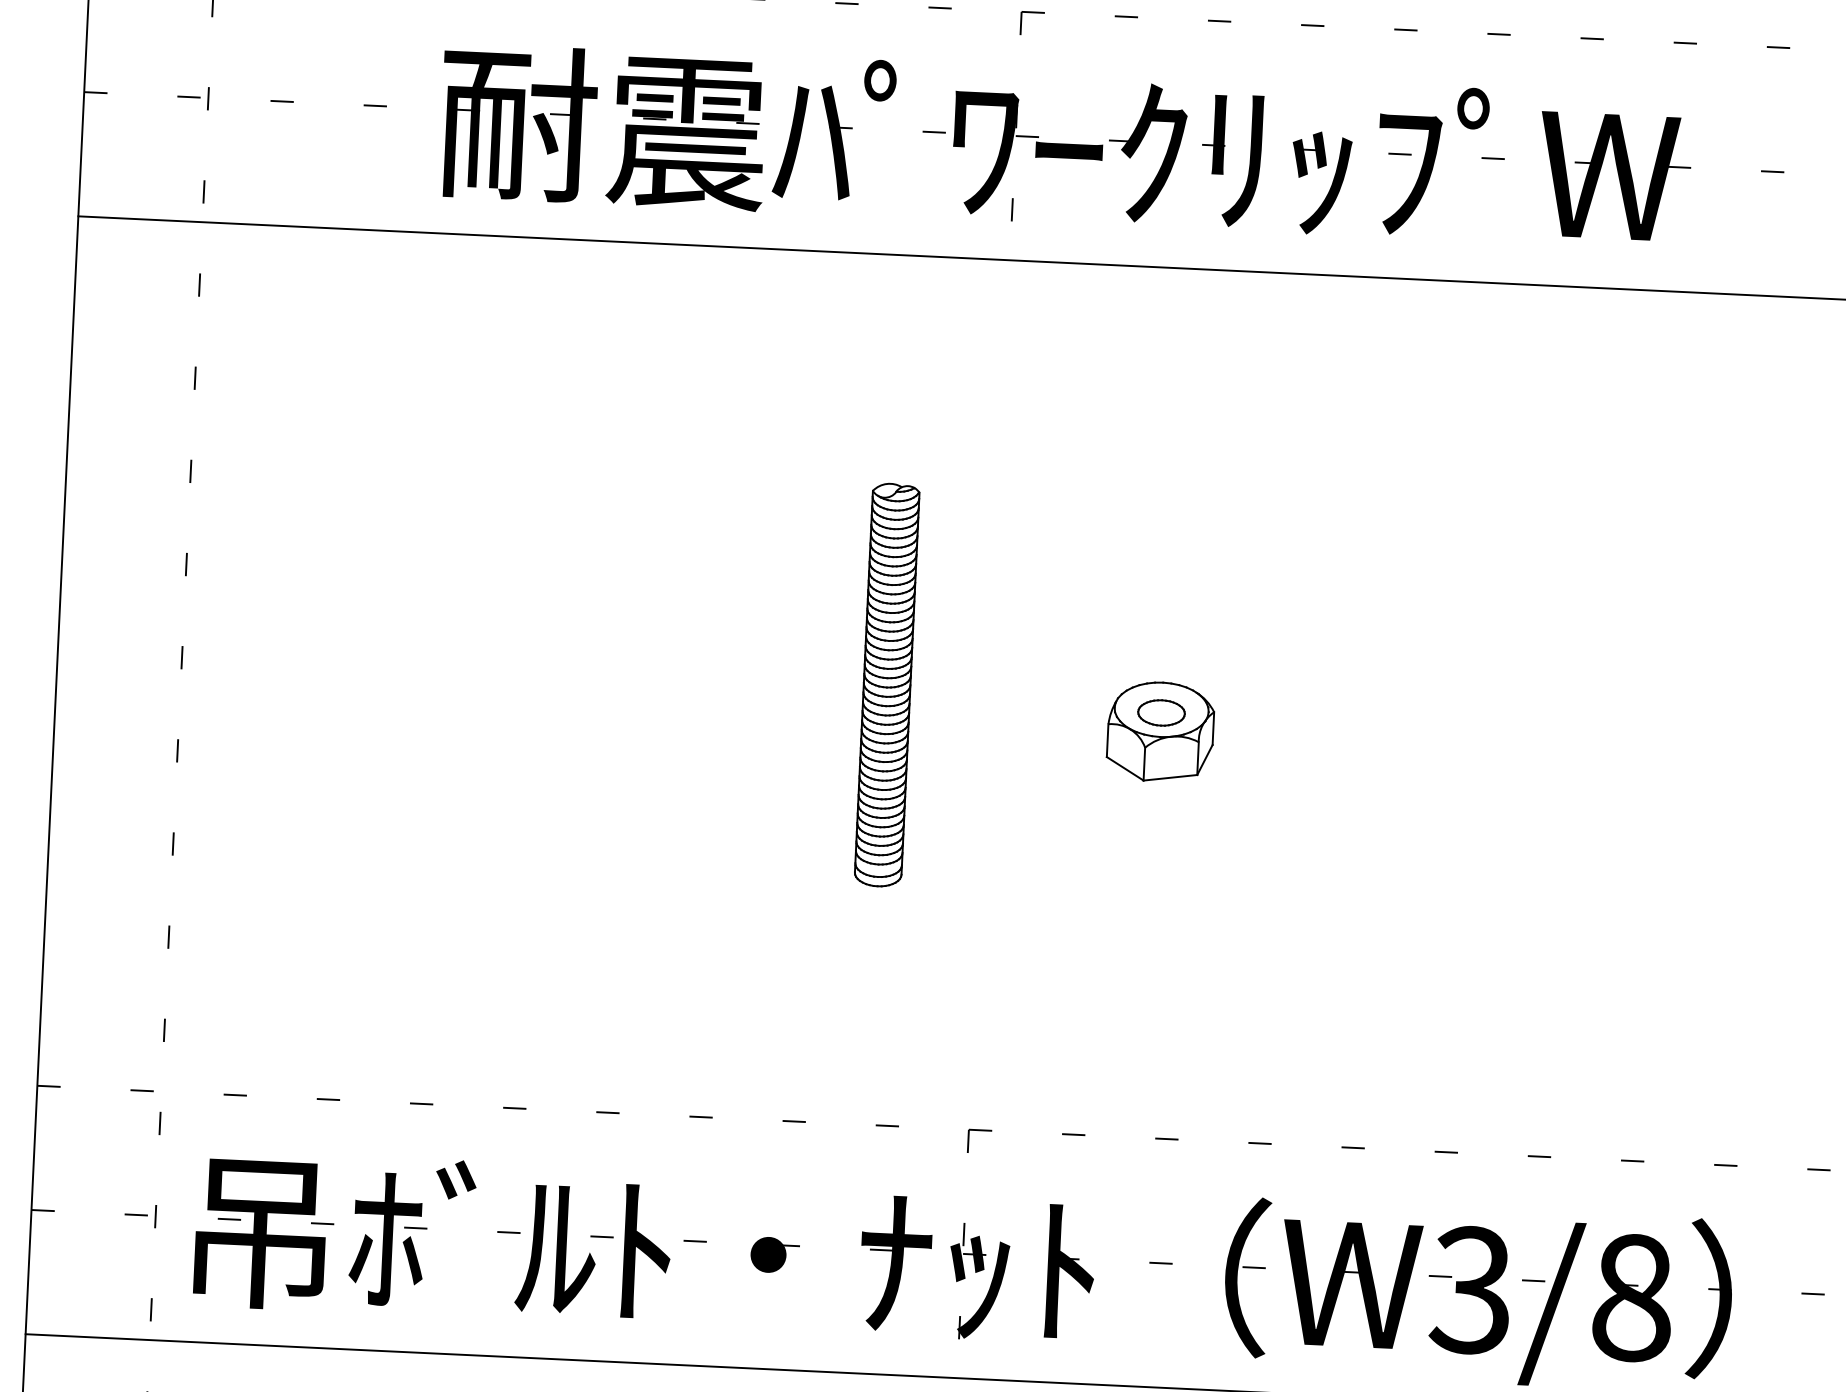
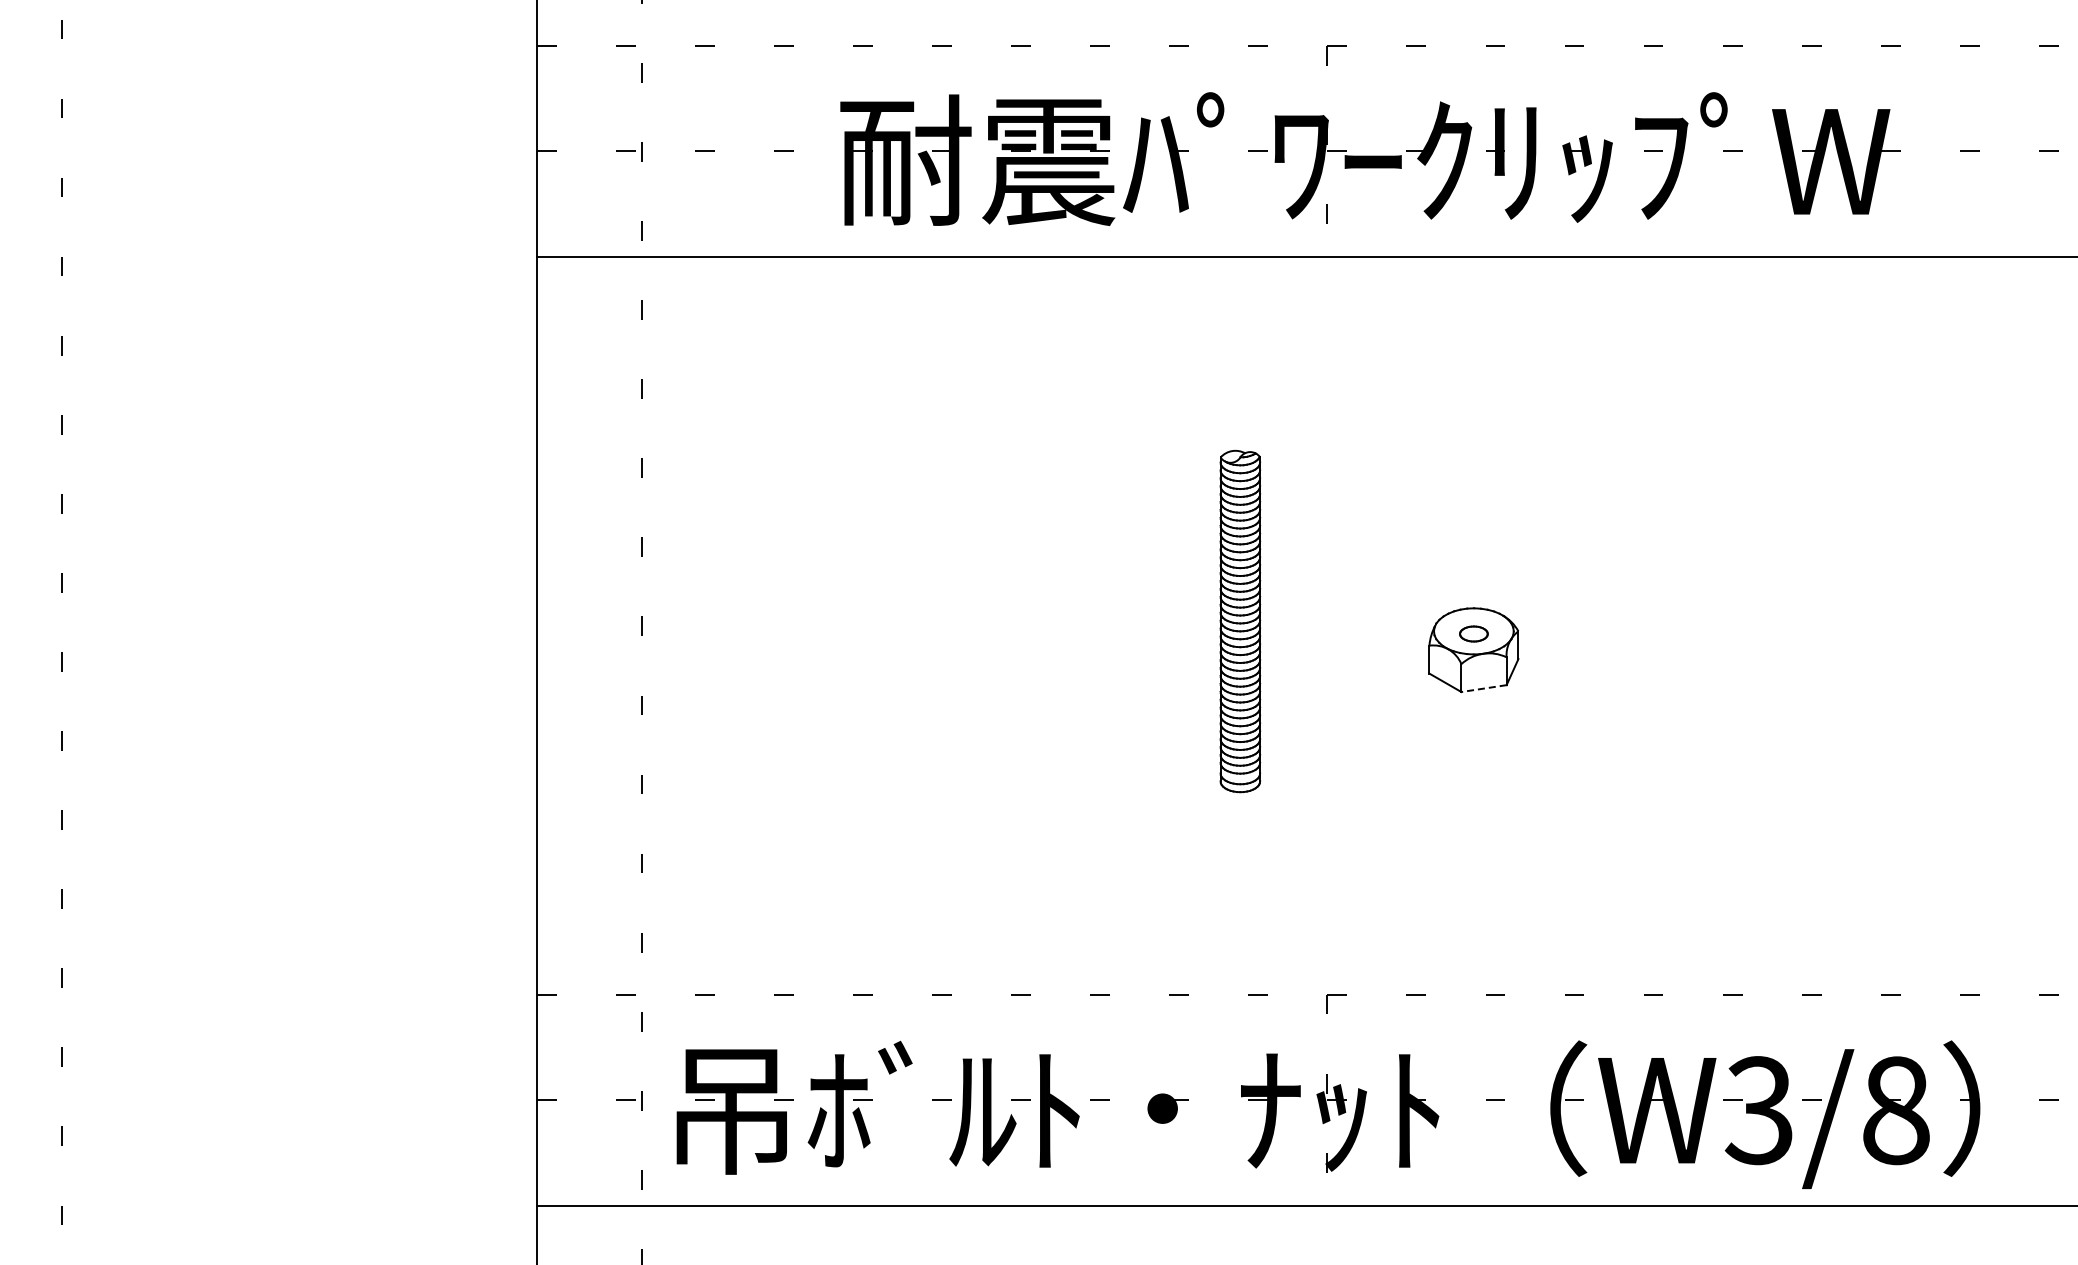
part: (1161, 712) -> (1473, 633), size x0.7
line: (1171, 777) -> (1484, 688), solid -> dashed

